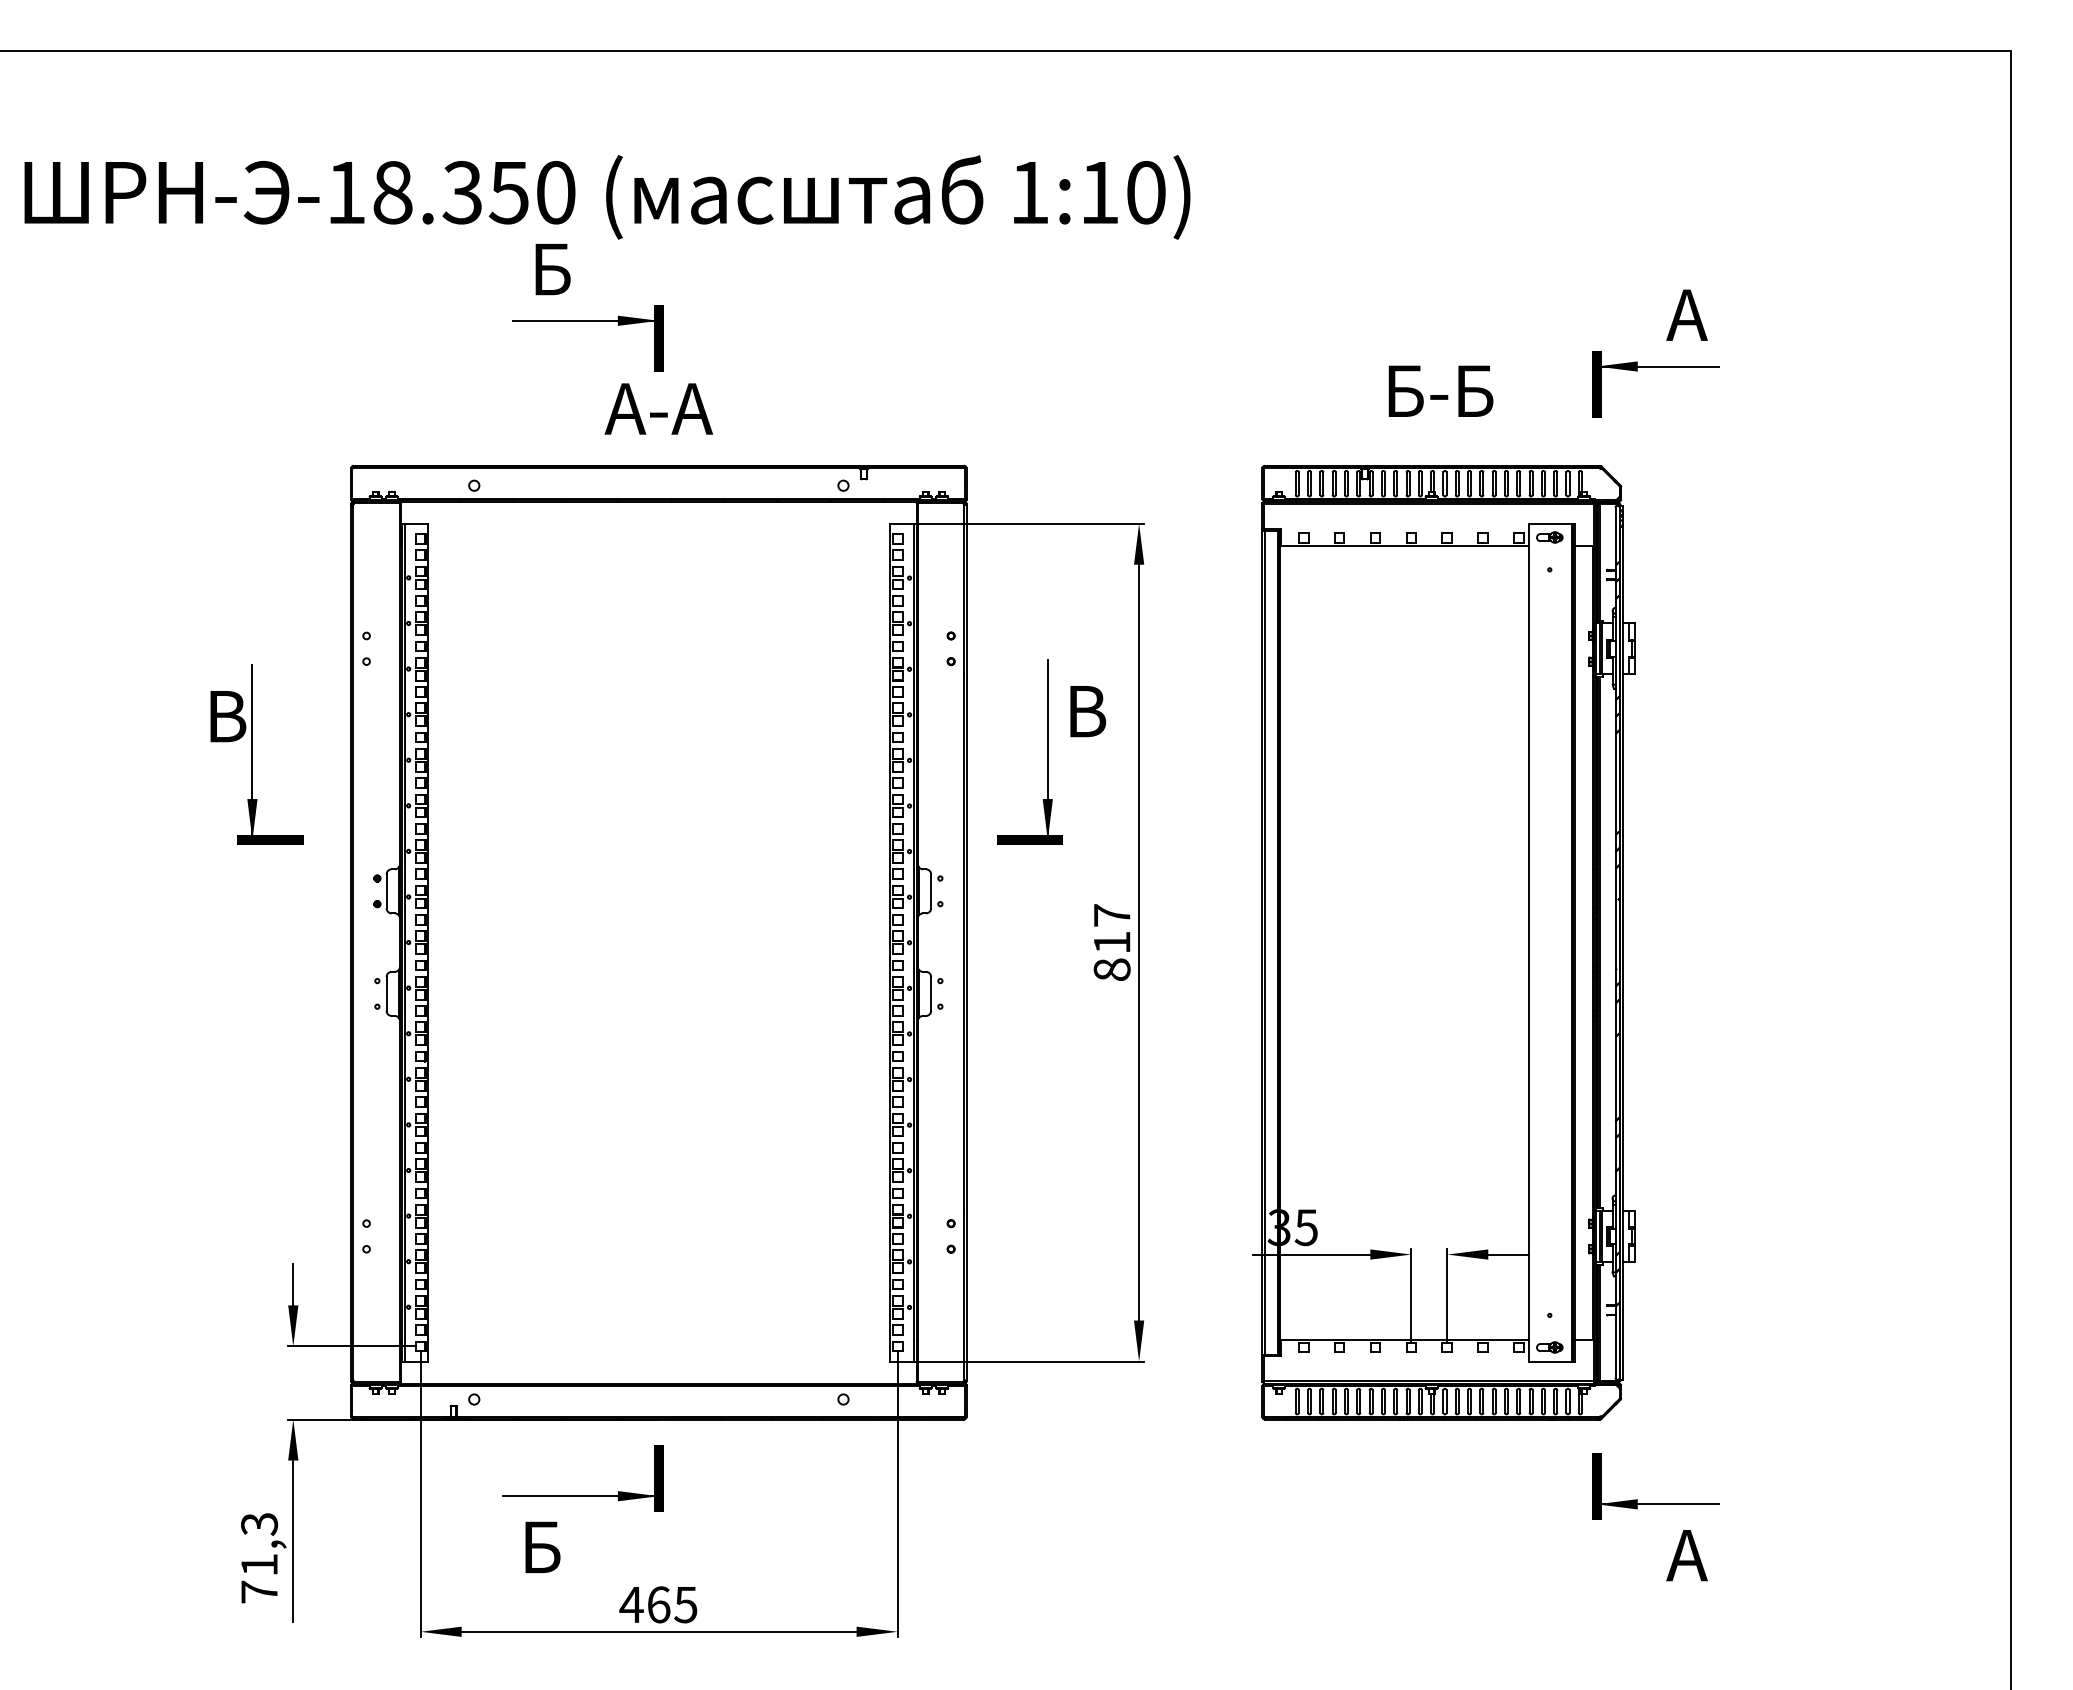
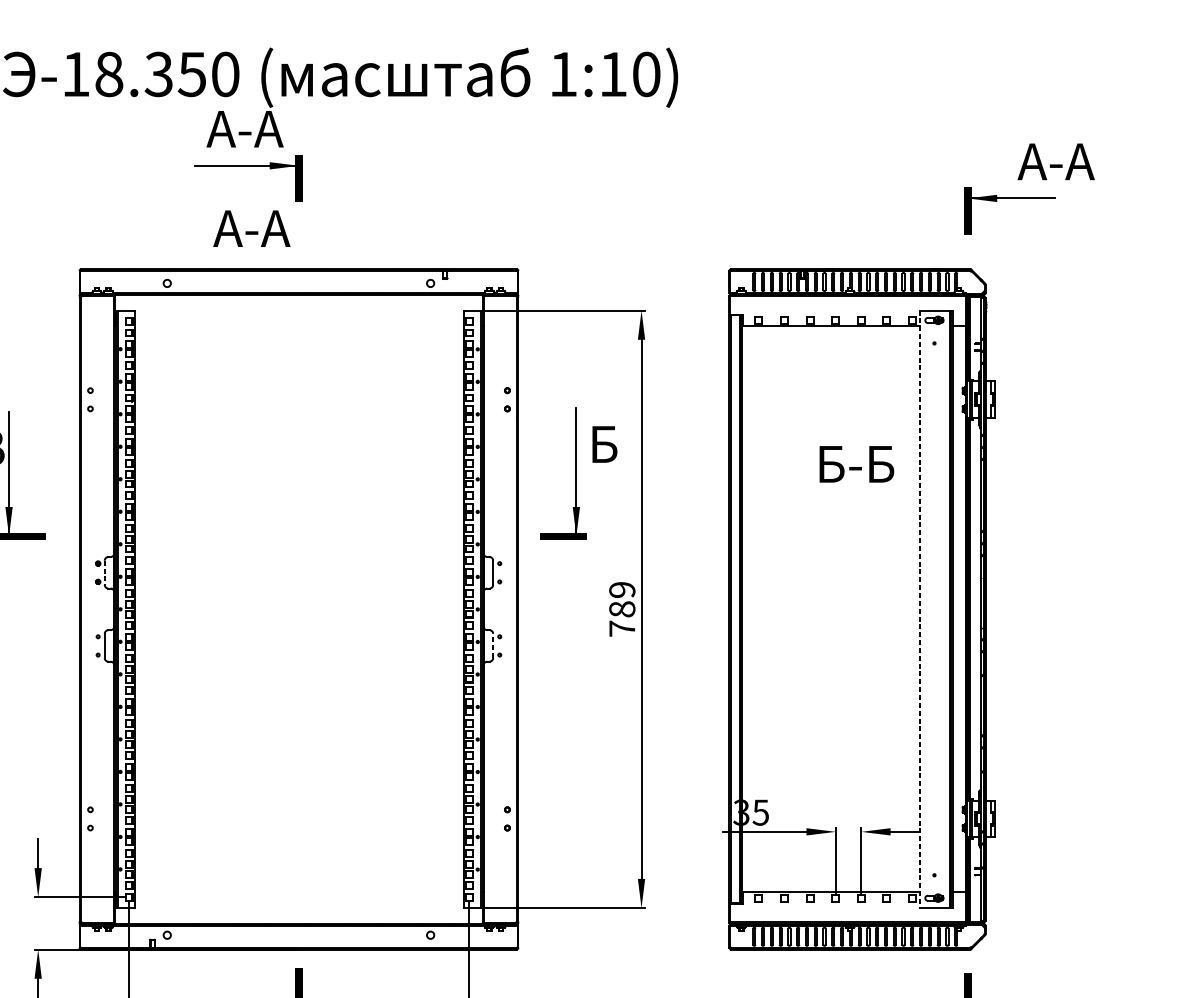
text: (583, 269) -> (245, 129), Б -> А-А
text: (1742, 314) -> (1071, 161), А -> А-А
text: (1440, 390) -> (856, 463), moved
text: (658, 408) -> (251, 228), moved
text: (1091, 710) -> (607, 443), В -> Б
line: (386, 891) -> (104, 572), solid -> dashed
text: (1111, 942) -> (621, 609), 817 -> 789
line: (1529, 942) -> (919, 609), solid -> dashed
line: (931, 993) -> (493, 645), solid -> dashed

